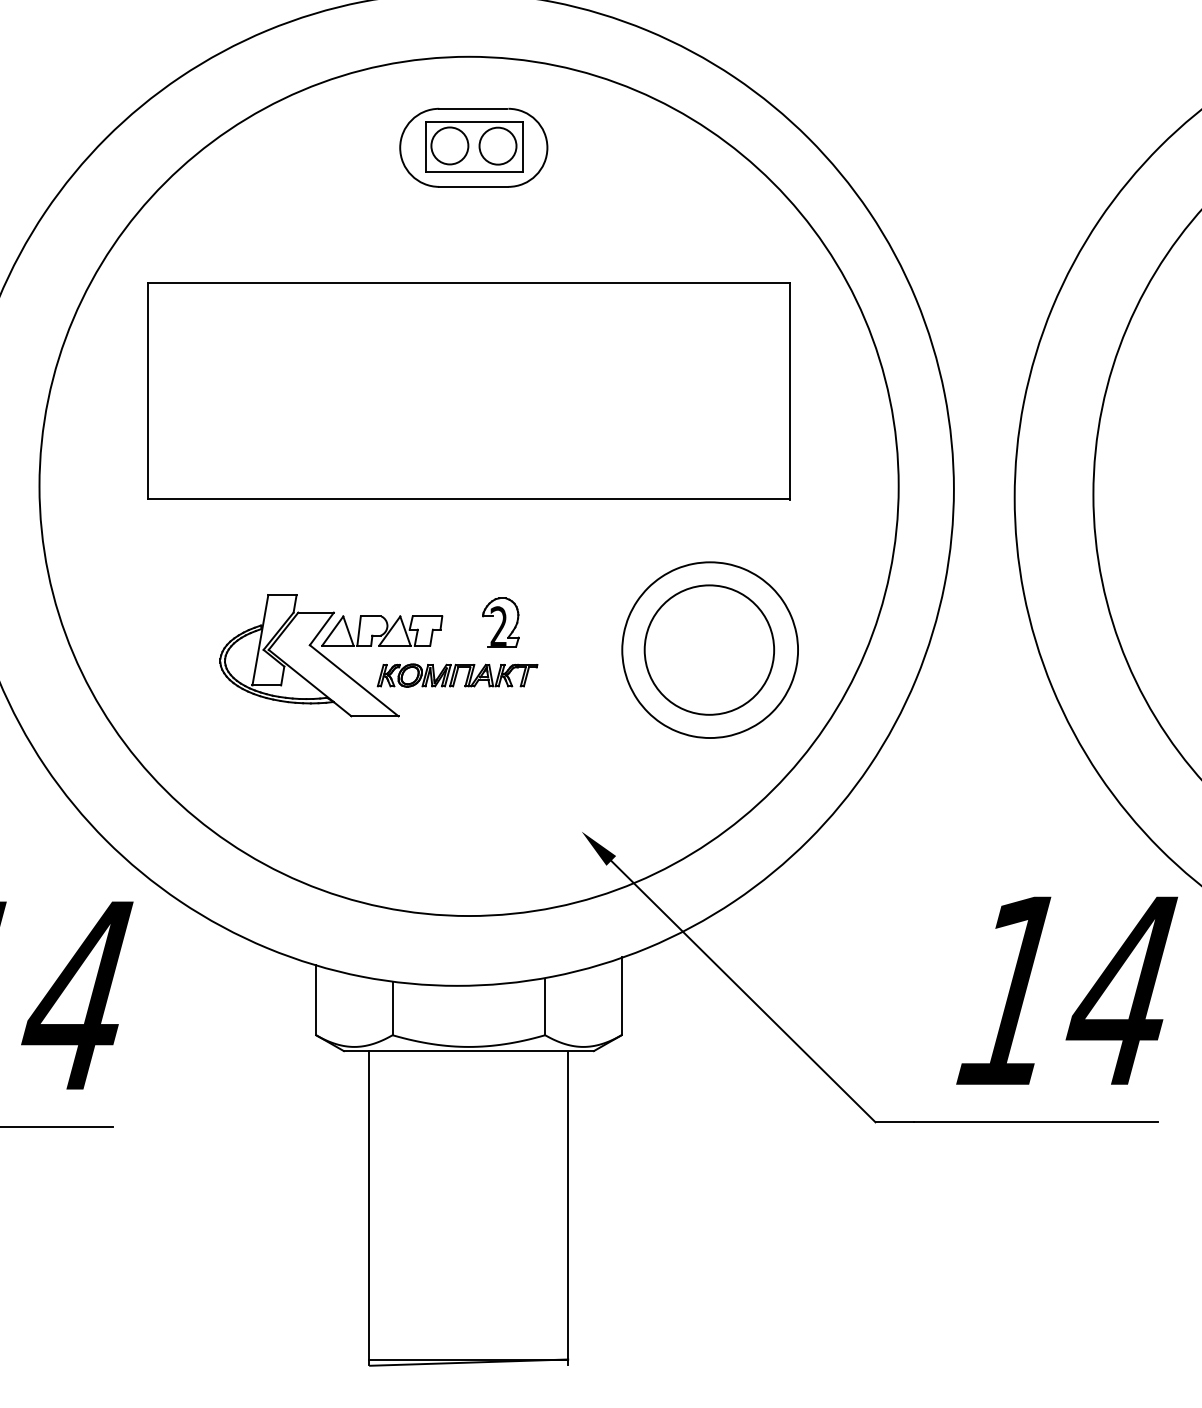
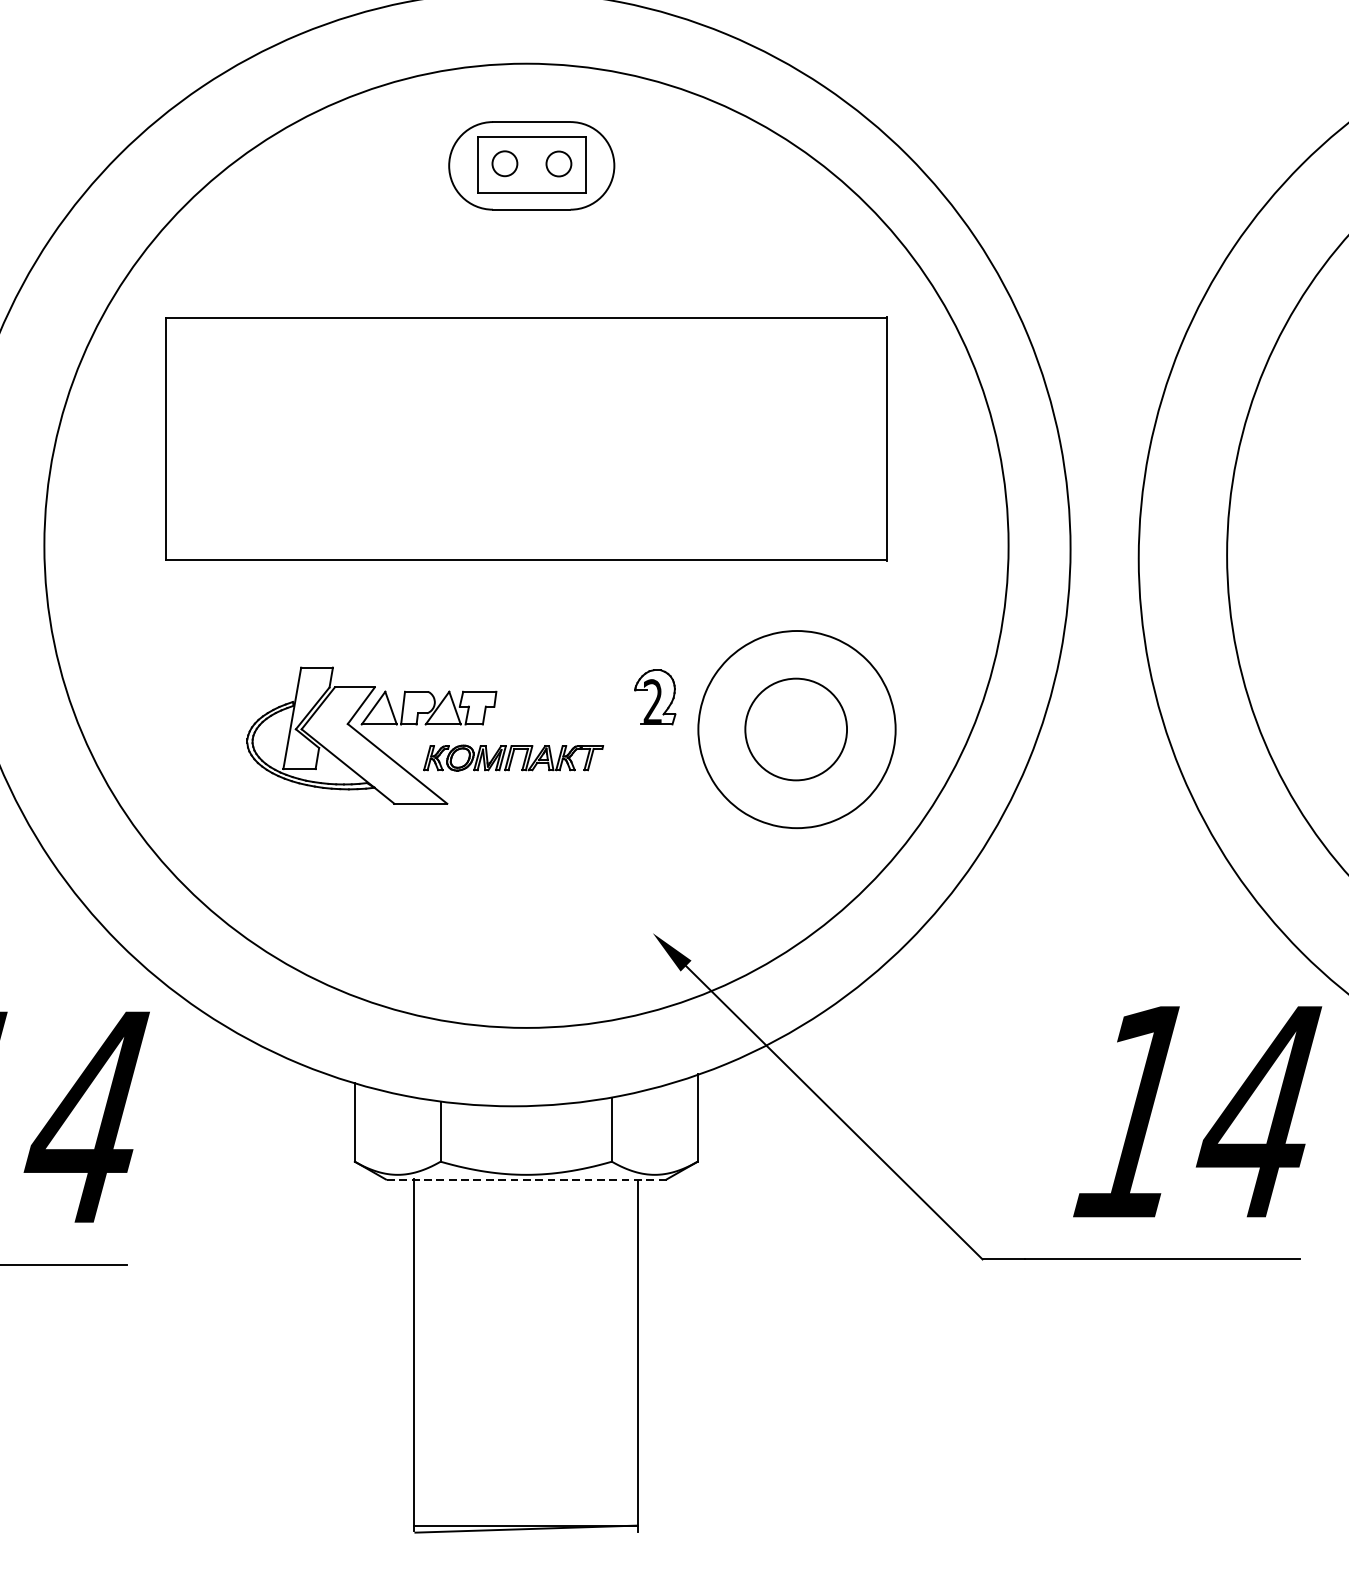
circle: (449, 145) -> (504, 163), size x0.6
circle: (497, 145) -> (558, 163), size x0.6
part: (500, 622) -> (654, 697), moved
circle: (709, 649) -> (796, 728), size x0.7
line: (468, 1051) -> (525, 1179), solid -> dashed

